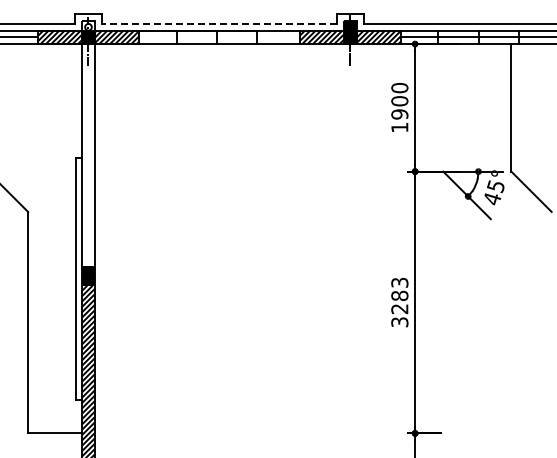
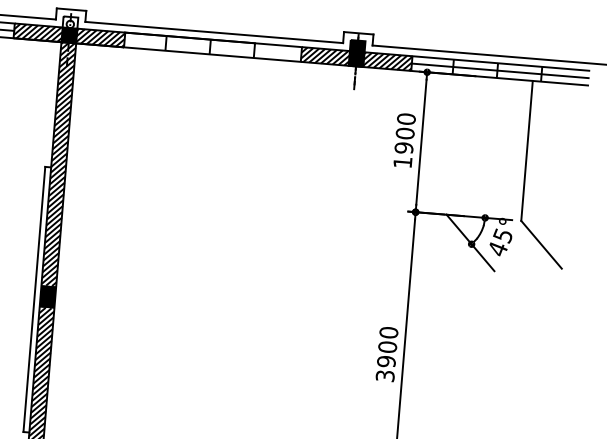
line: (218, 23) -> (213, 31), dashed -> solid
hatch: (88, 154) -> (58, 163), added
text: (399, 295) -> (387, 346), 3283 -> 3900

